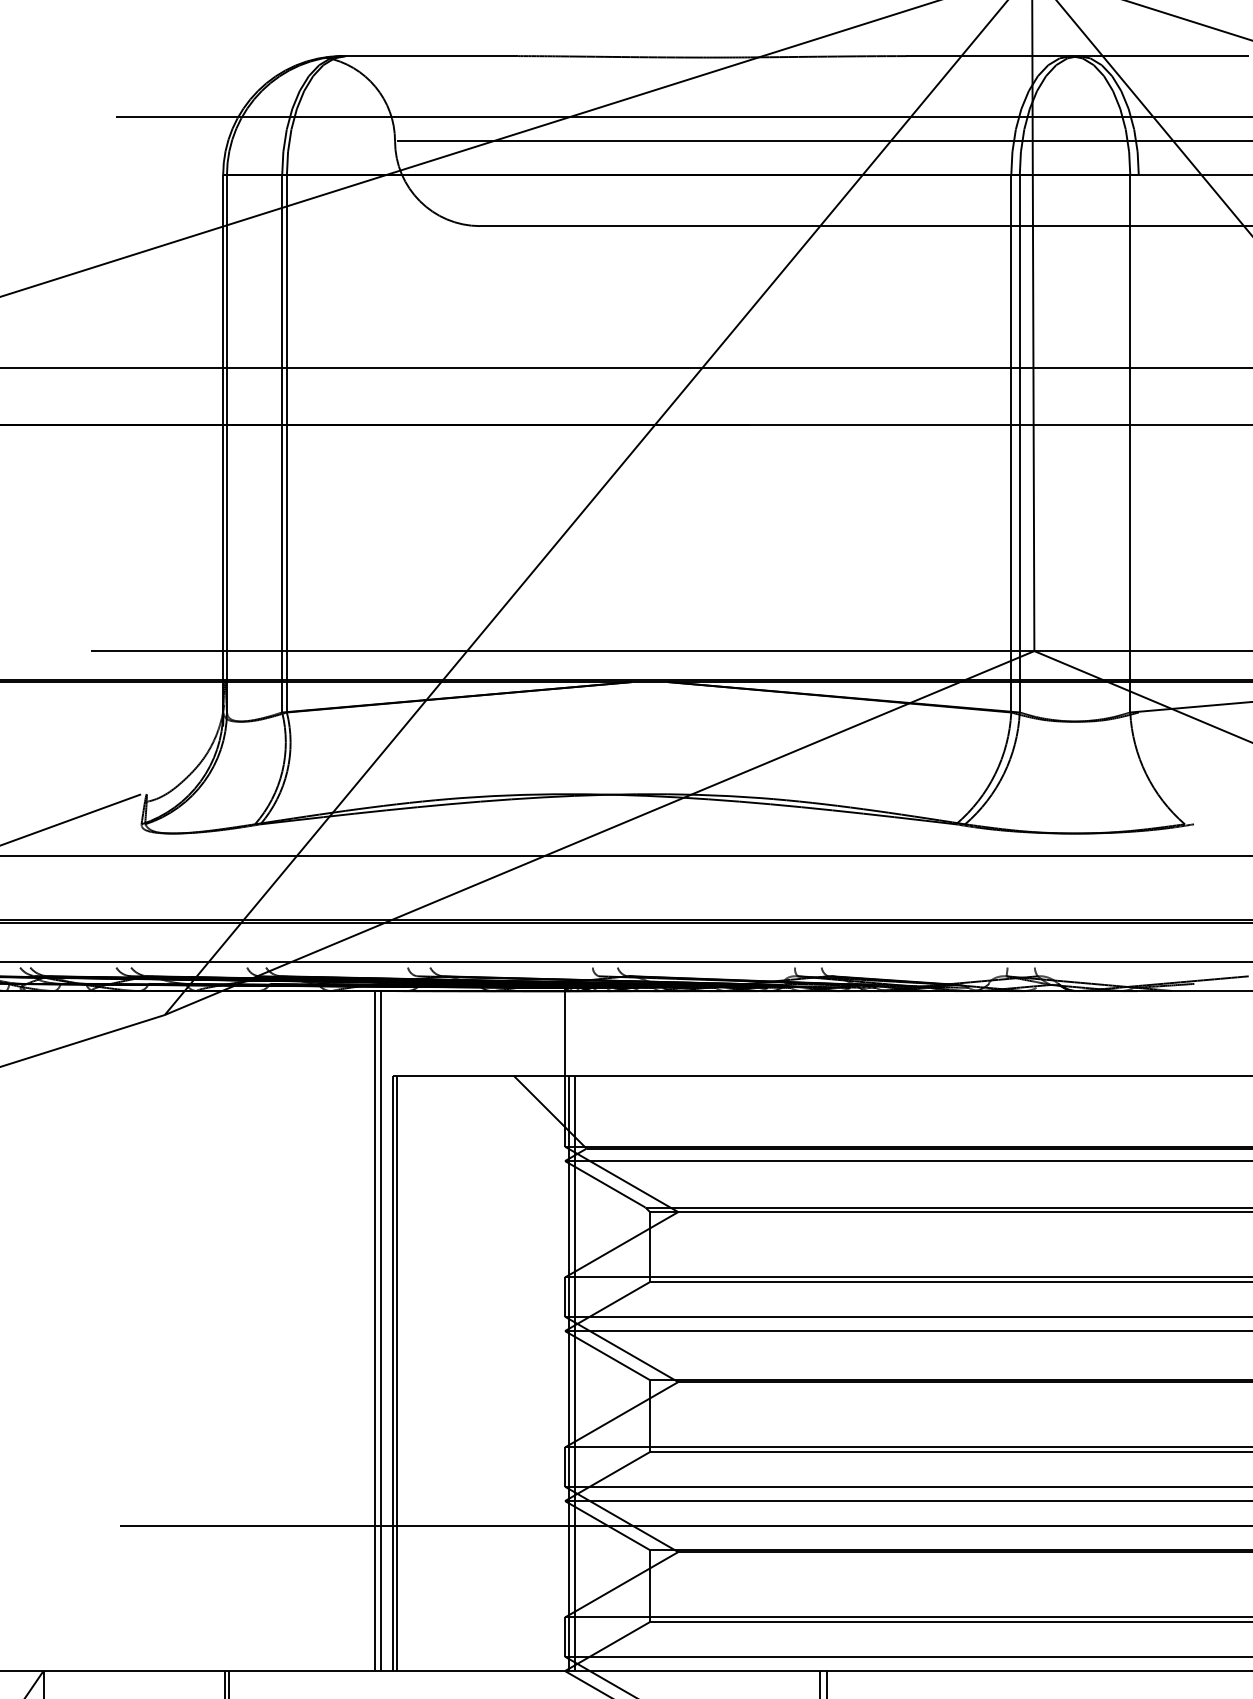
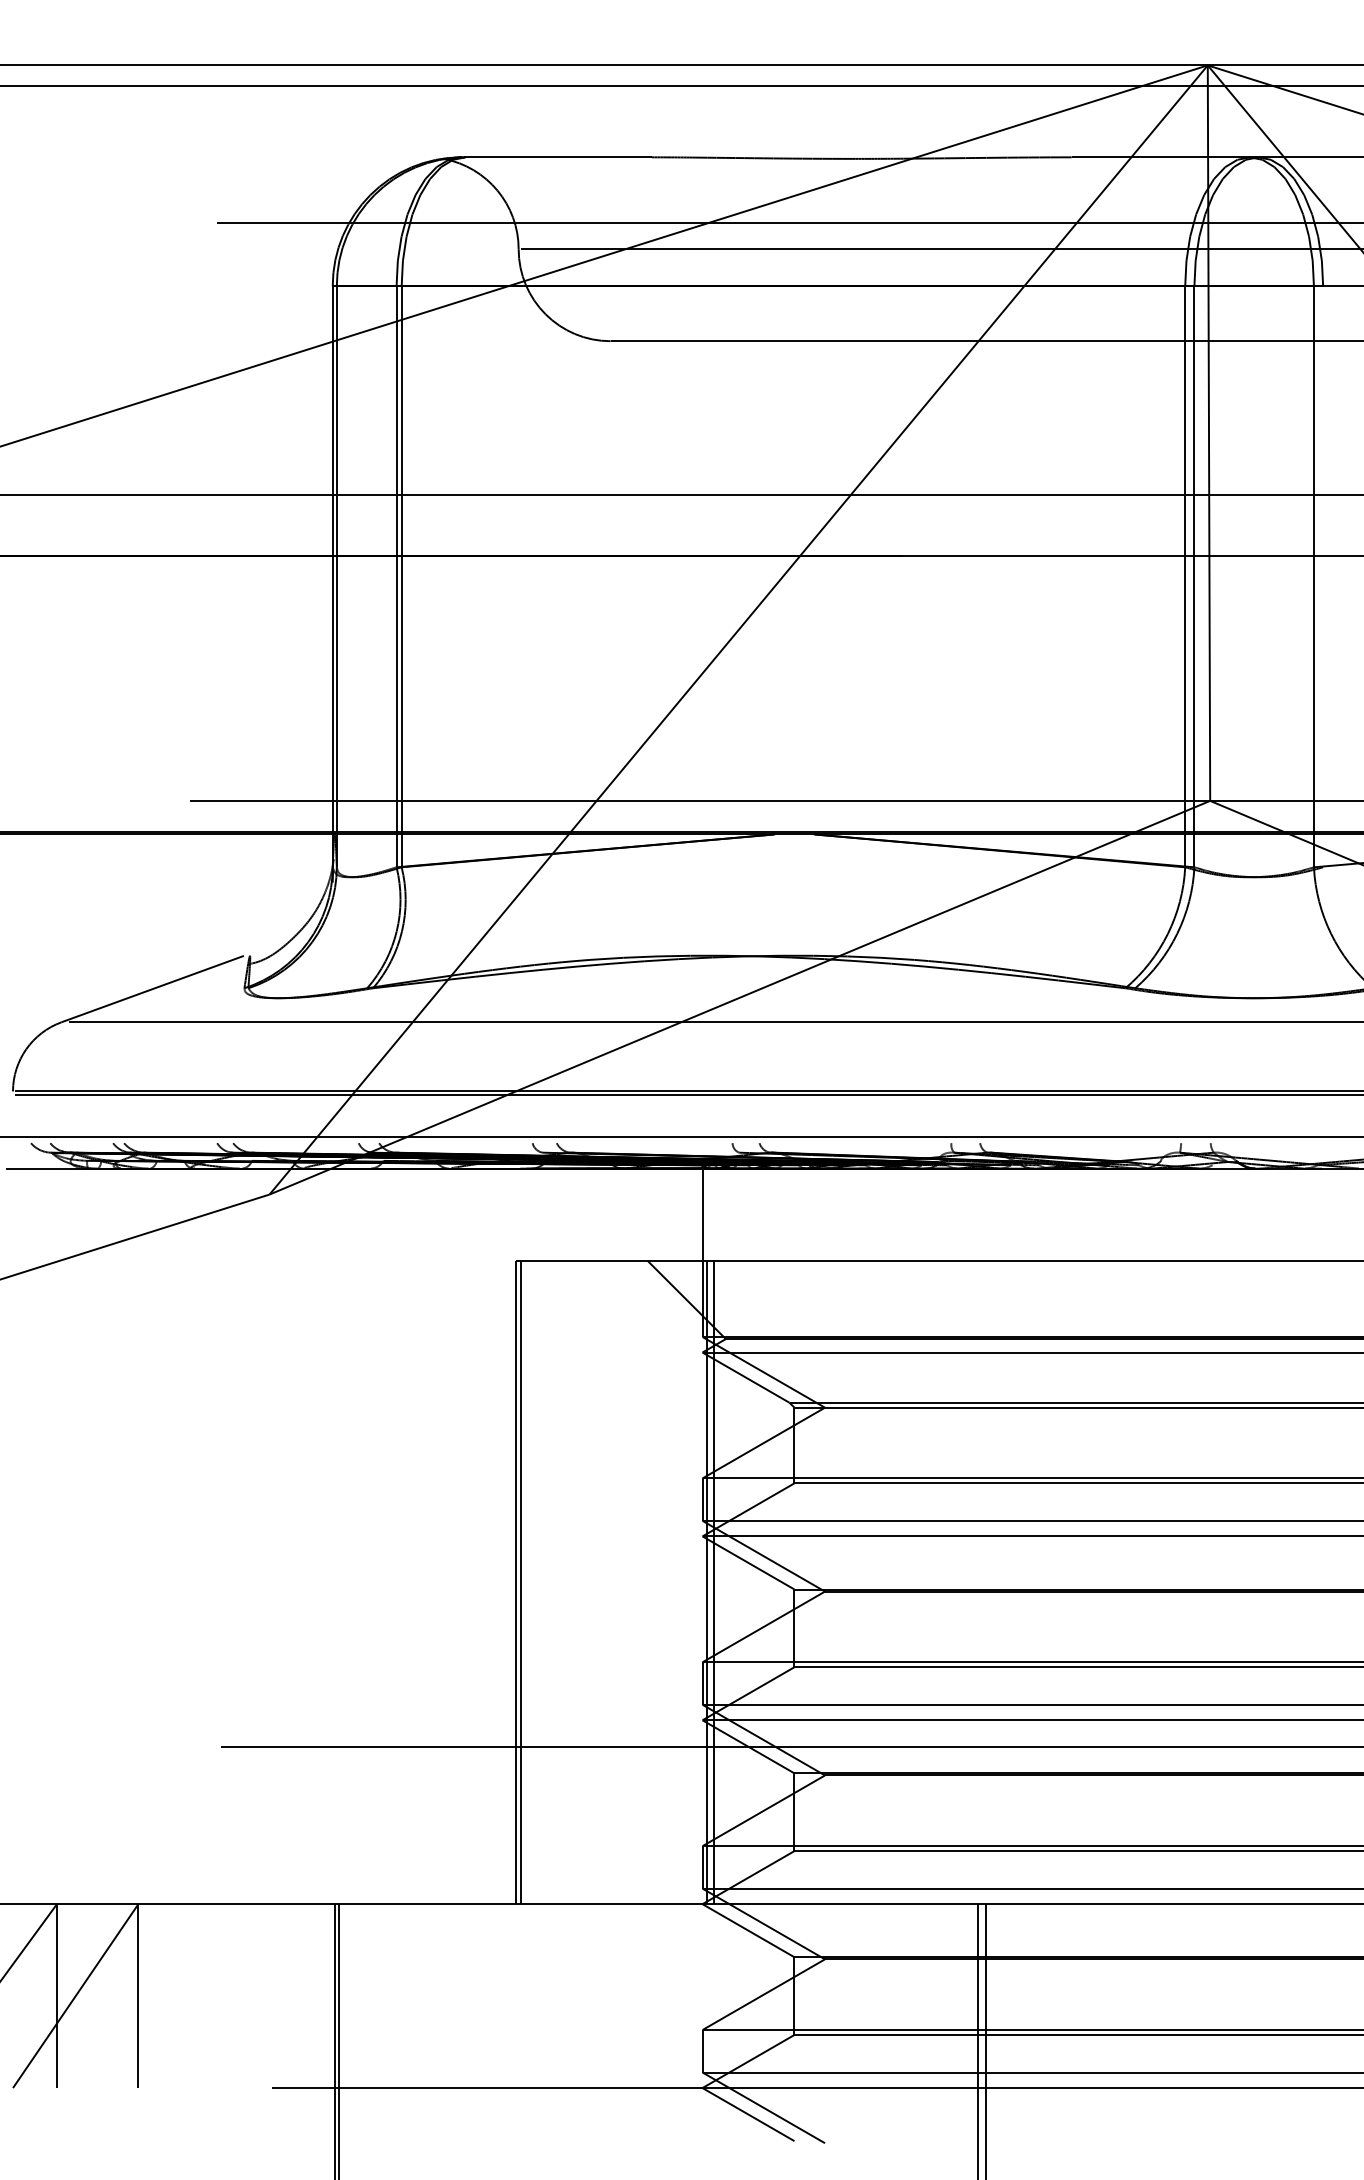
line: (374, 1331) -> (496, 1536), removed
line: (381, 1331) -> (503, 1536), removed

